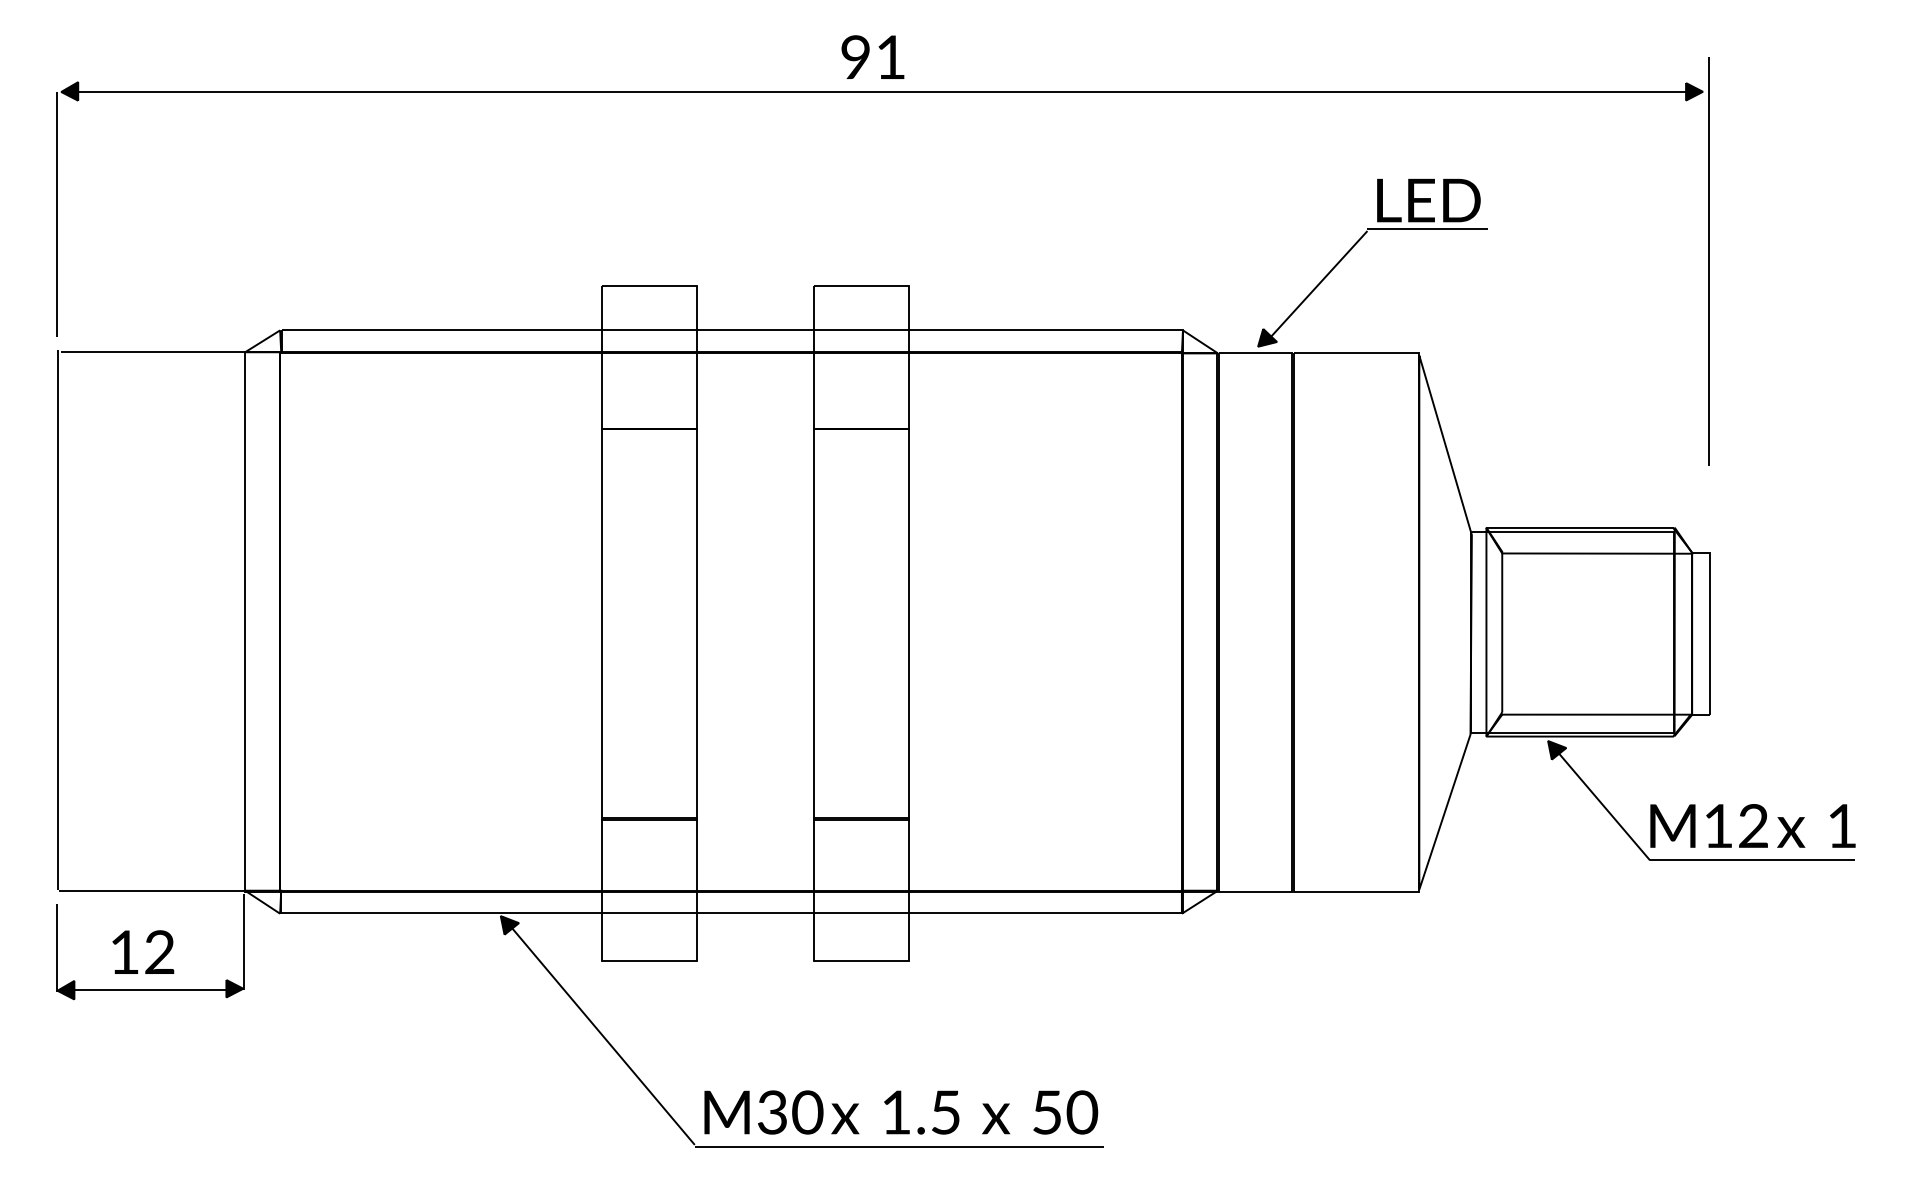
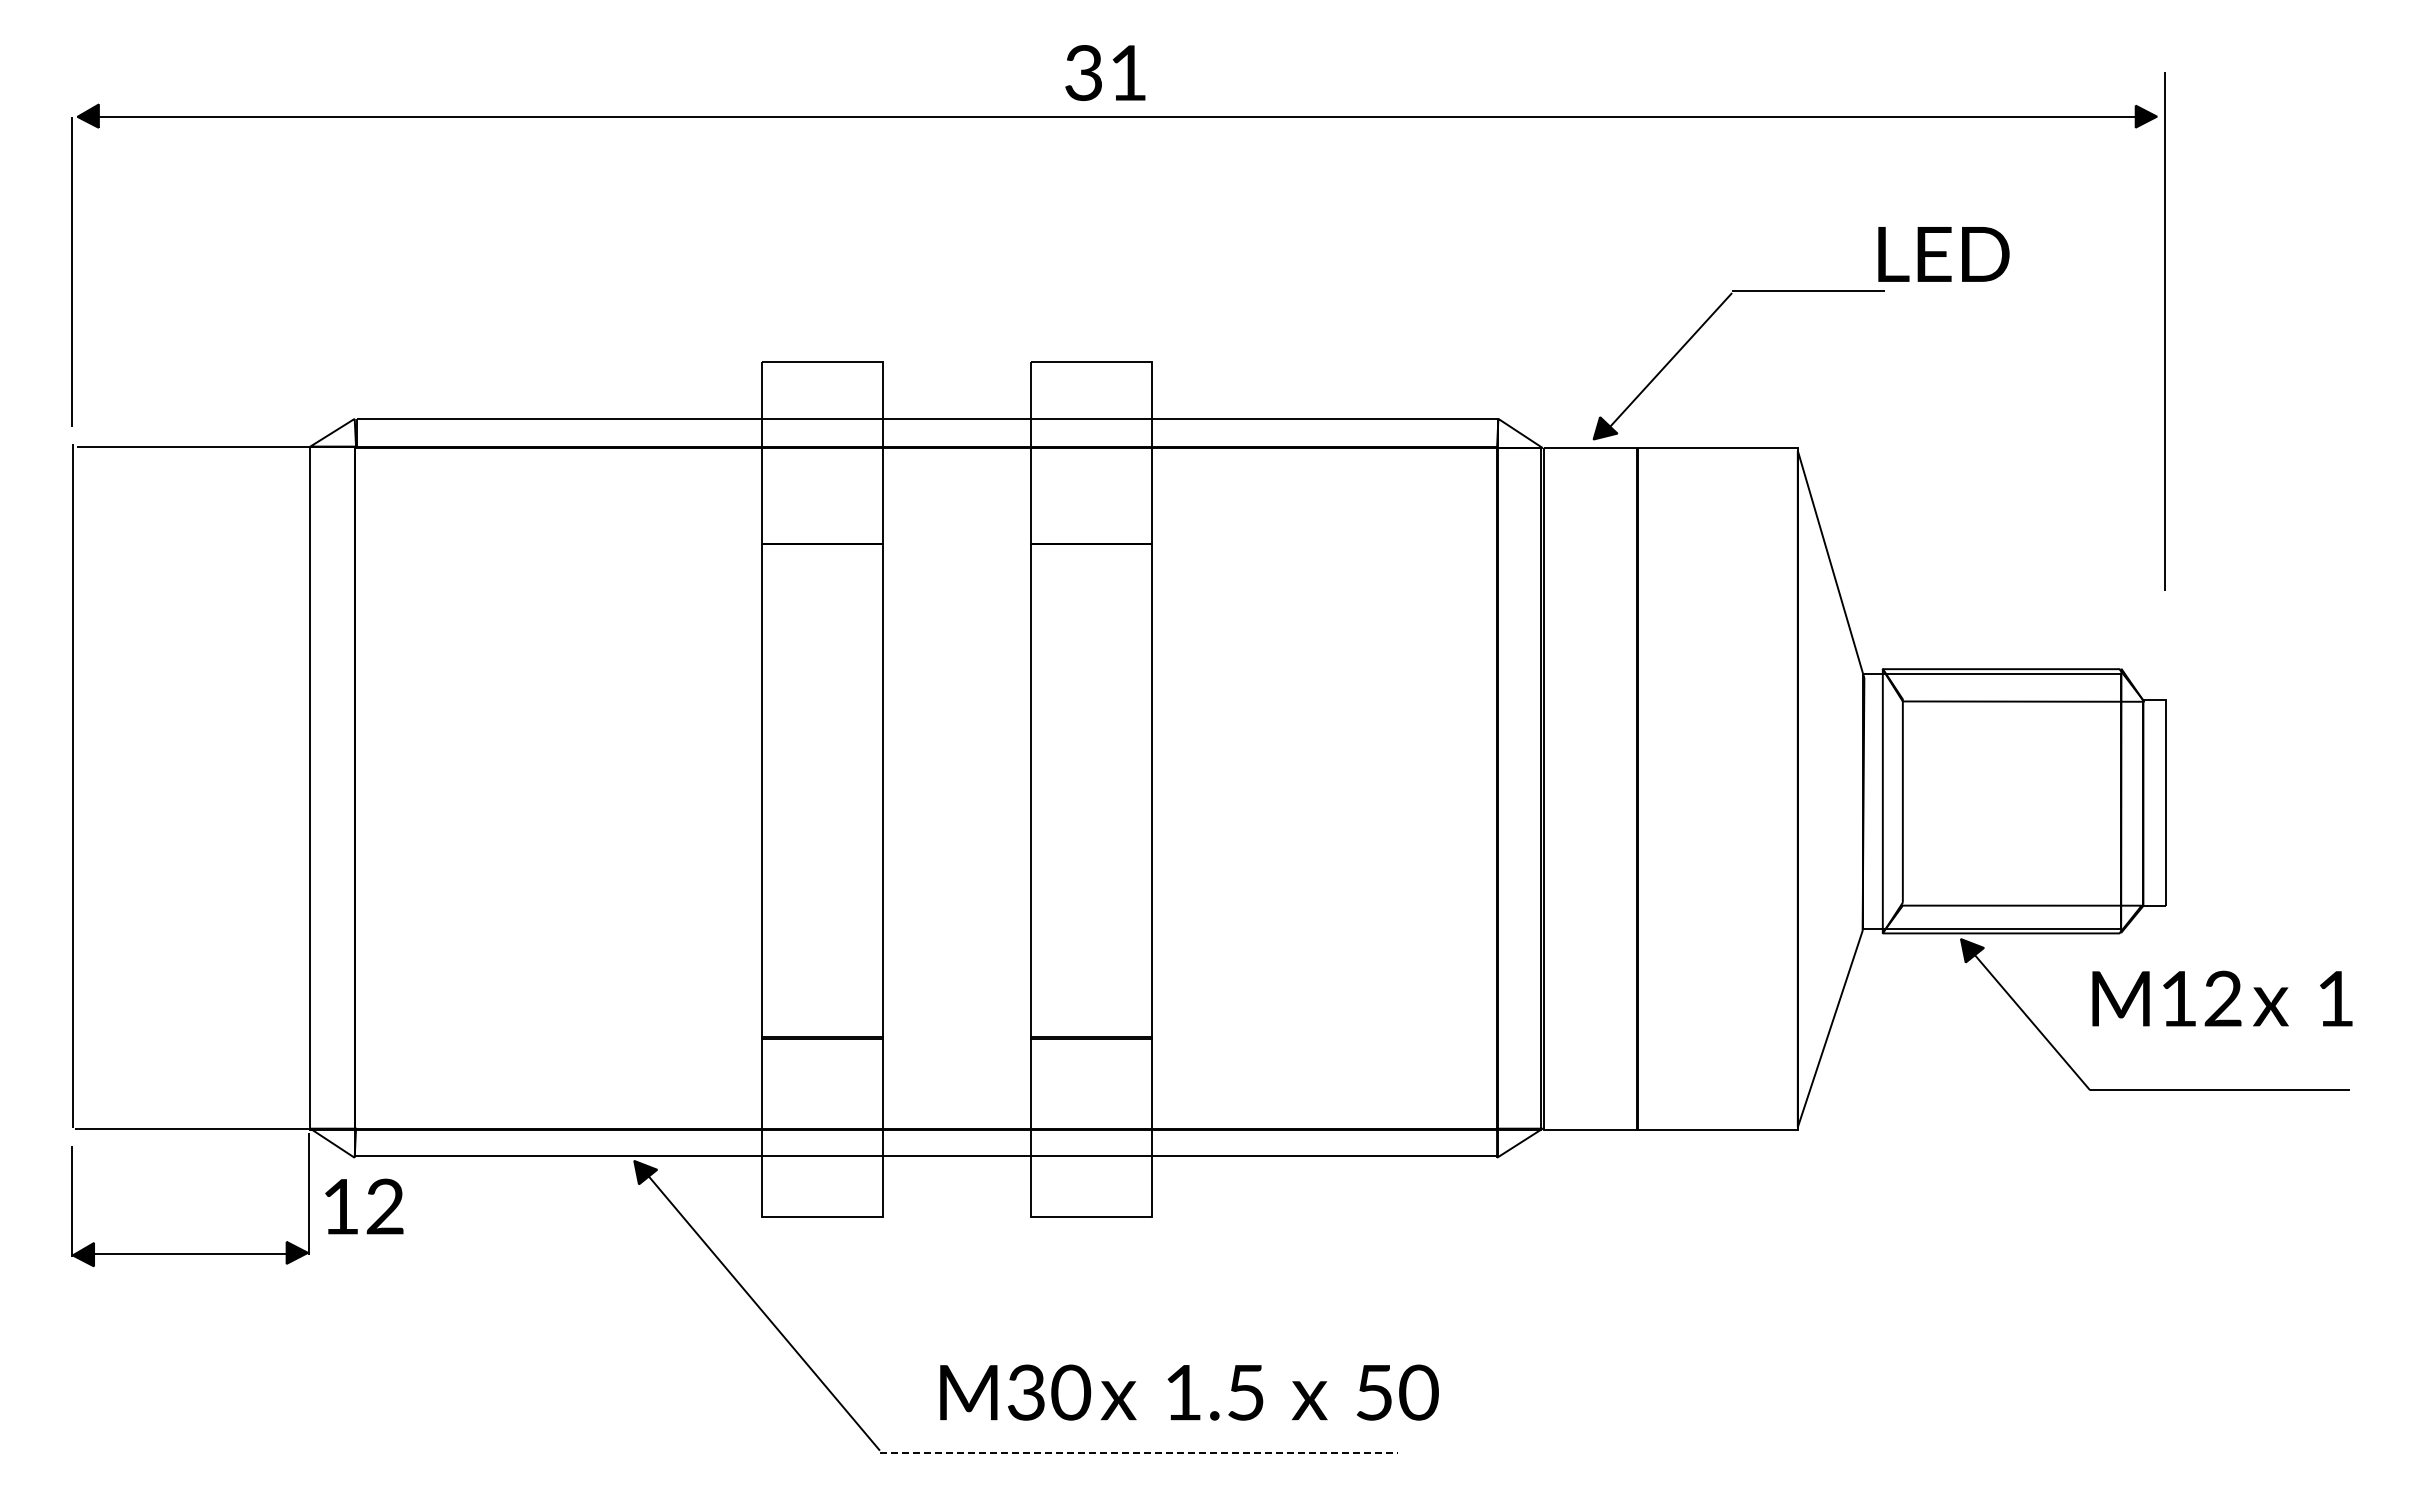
text: (855, 57) -> (1083, 73), 91 -> 31
text: (1428, 200) -> (1943, 254), moved
text: (1753, 825) -> (2222, 998), moved
text: (143, 952) -> (364, 1206), moved
text: (901, 1112) -> (1189, 1392), moved
line: (898, 1147) -> (1138, 1453), solid -> dashed

